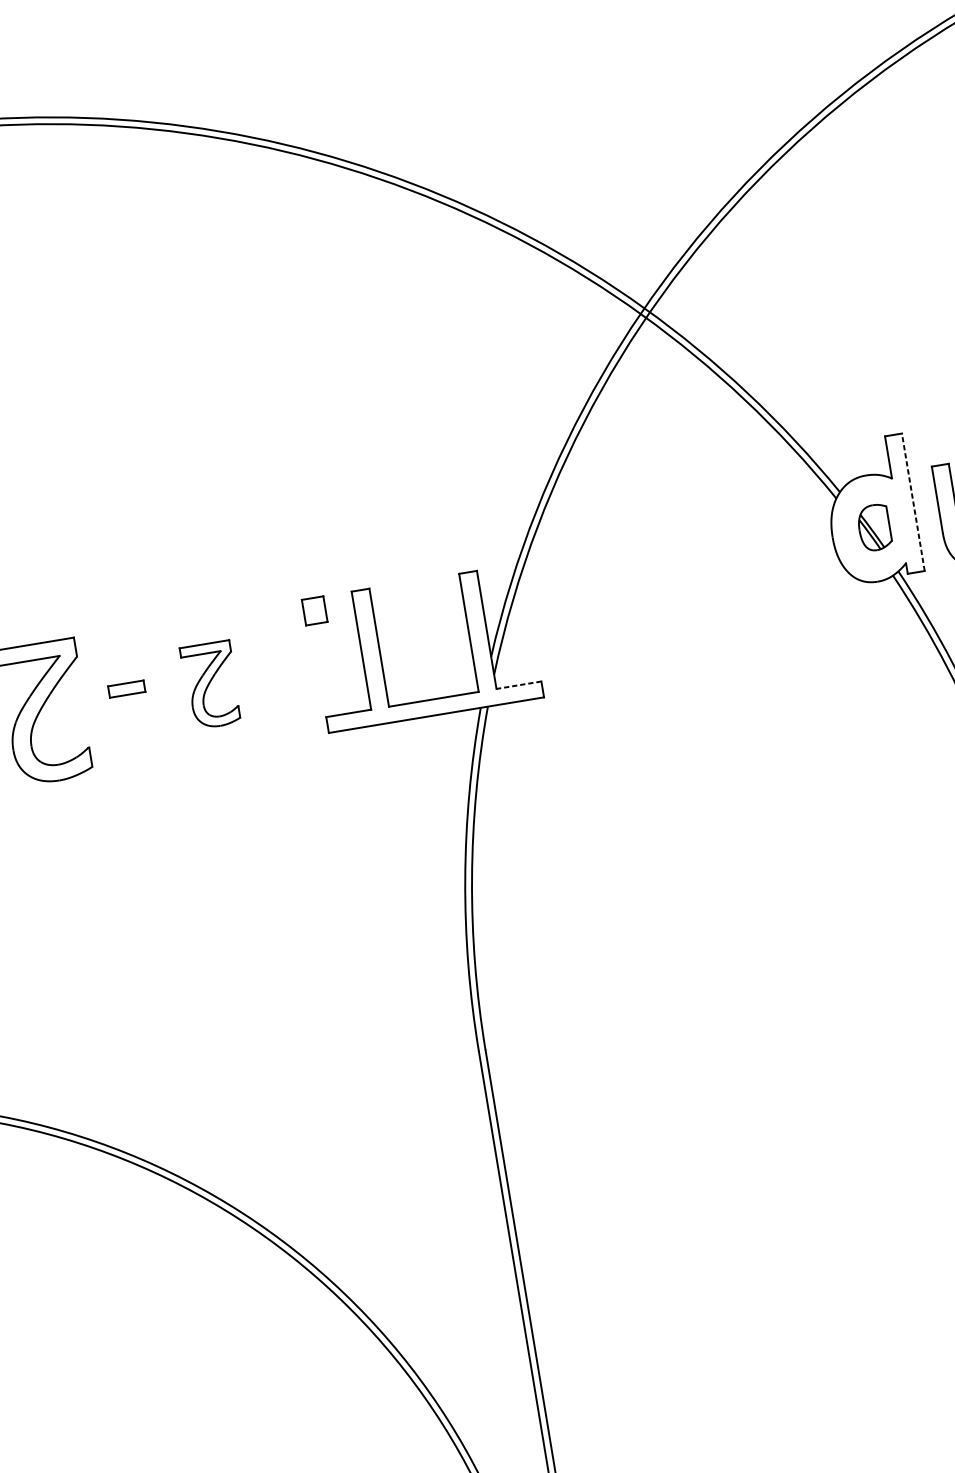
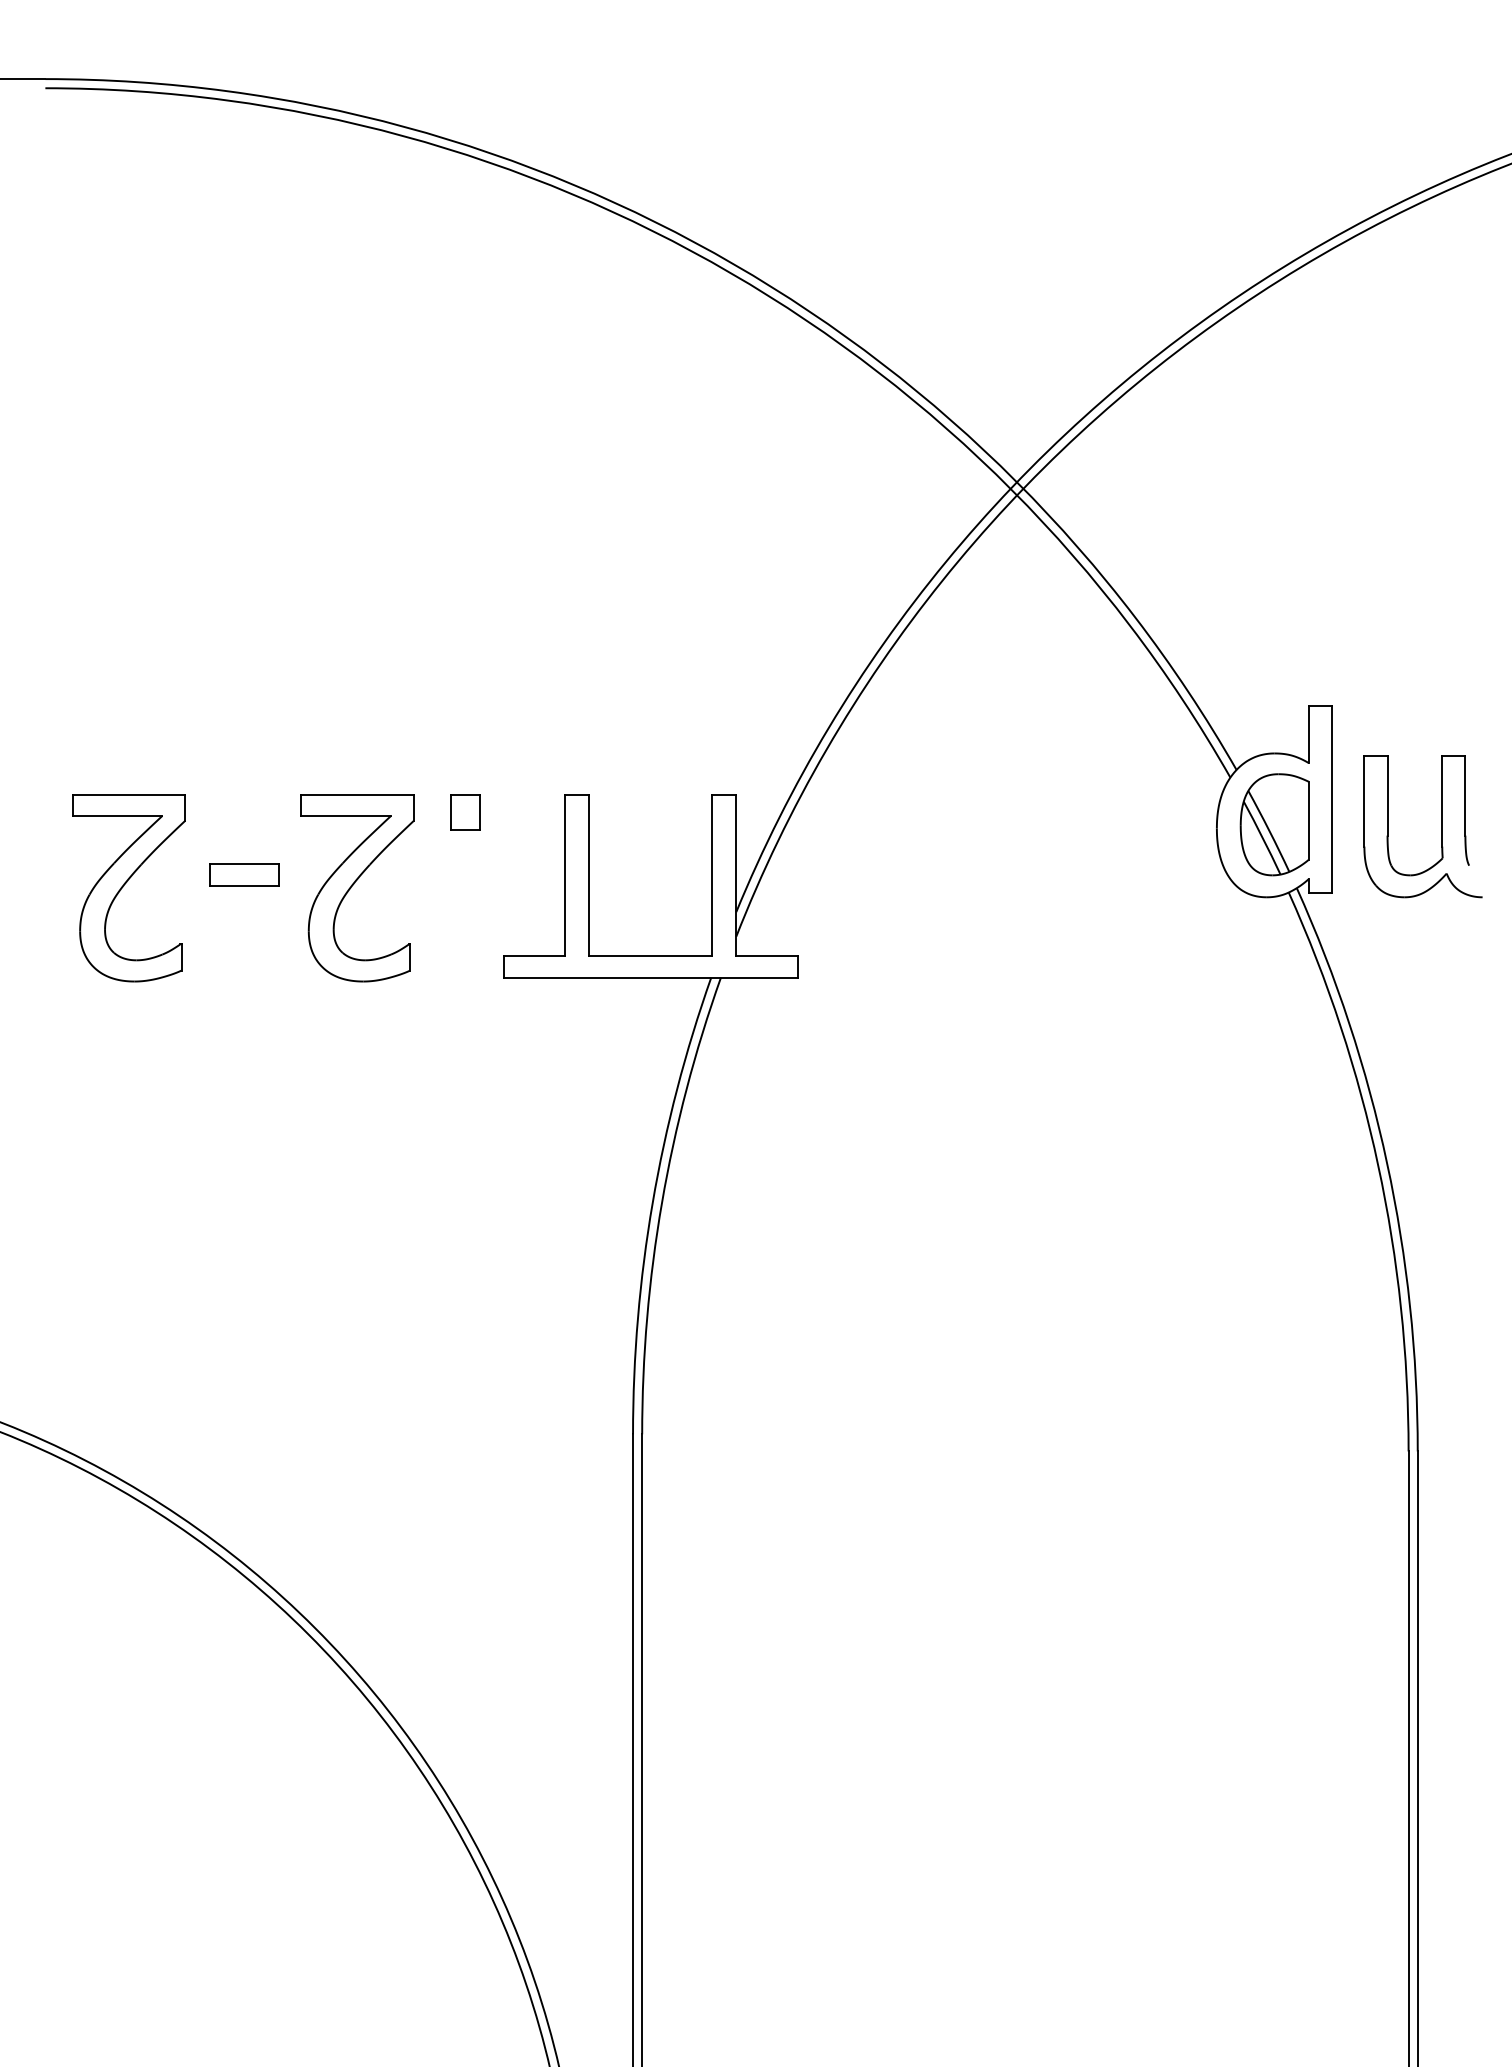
line: (913, 502) -> (1331, 799), dashed -> solid
part: (874, 527) -> (1274, 824), size x1.67
part: (314, 611) -> (465, 812), moved
part: (211, 685) -> (357, 888), size x1.67
line: (518, 685) -> (766, 956), dashed -> solid
part: (126, 688) -> (244, 874), size x1.43

